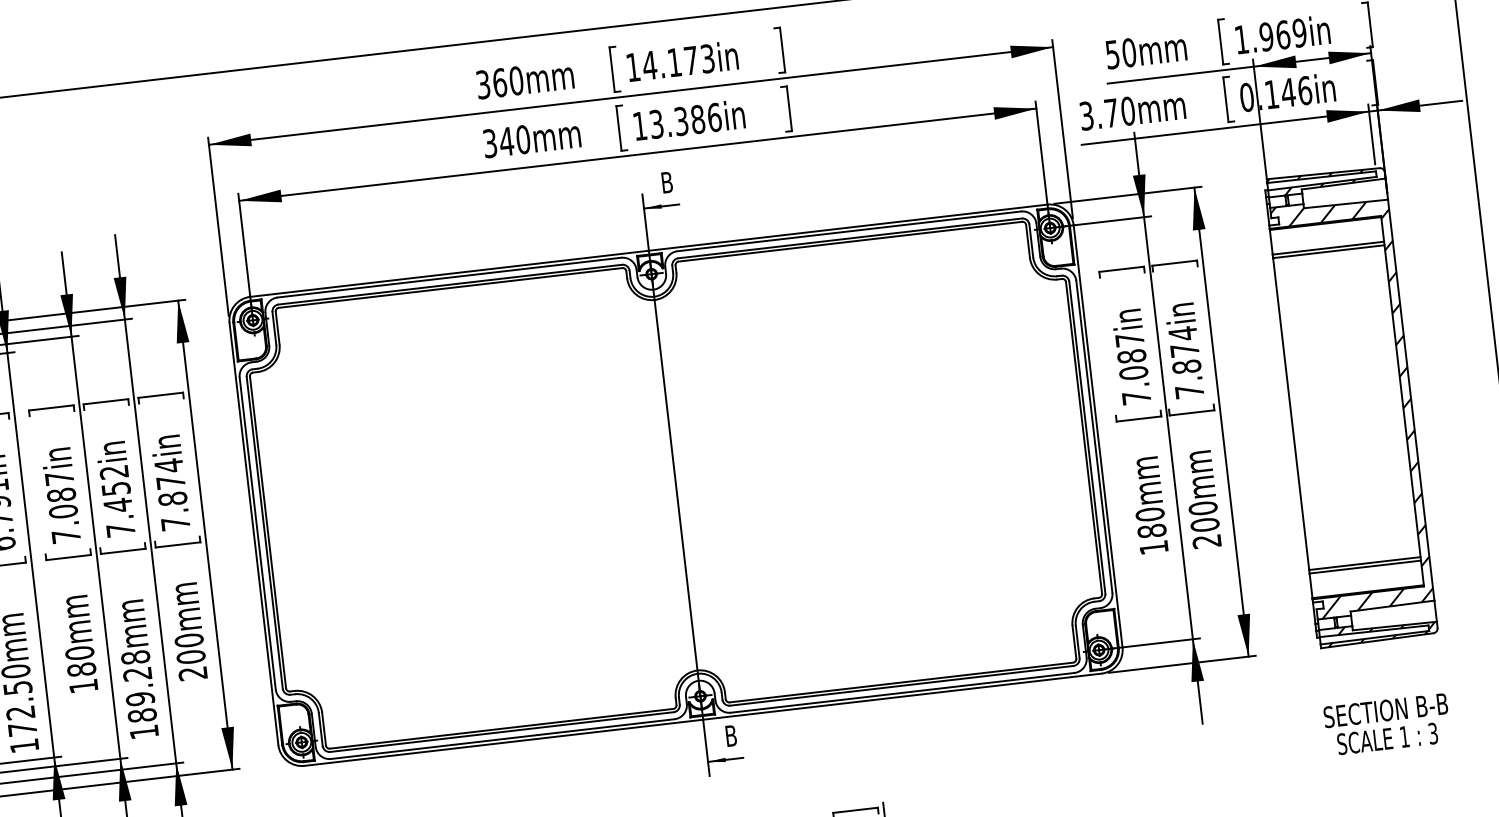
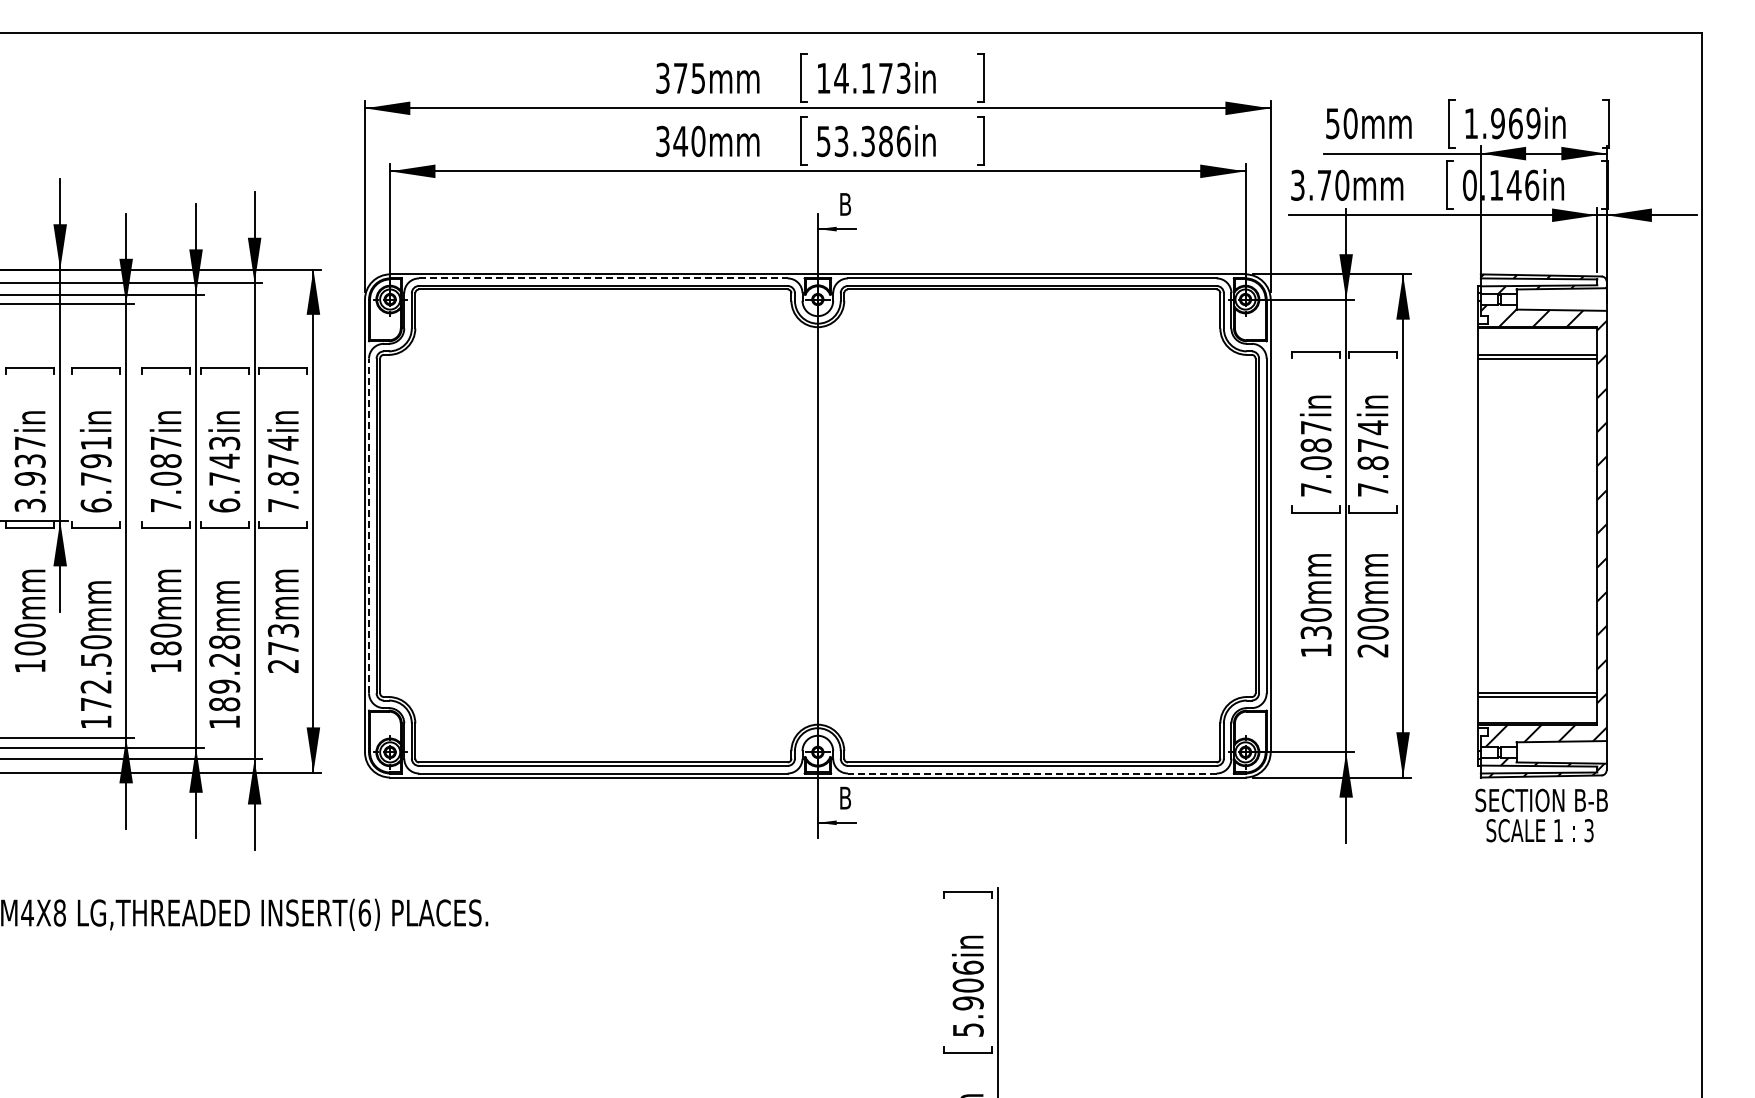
text: (508, 81) -> (689, 77), 360mm -> 375mm
text: (639, 126) -> (823, 141), 13.386in -> 53.386in
line: (449, 277) -> (603, 278), solid -> dashed
text: (117, 501) -> (224, 474), 7.452in -> 6.743in
text: (1151, 530) -> (1315, 632), 180mm -> 130mm
line: (258, 533) -> (369, 525), solid -> dashed
text: (190, 648) -> (283, 639), 200mm -> 273mm
line: (901, 692) -> (1031, 773), solid -> dashed
text: (1387, 724) -> (1541, 815), moved

